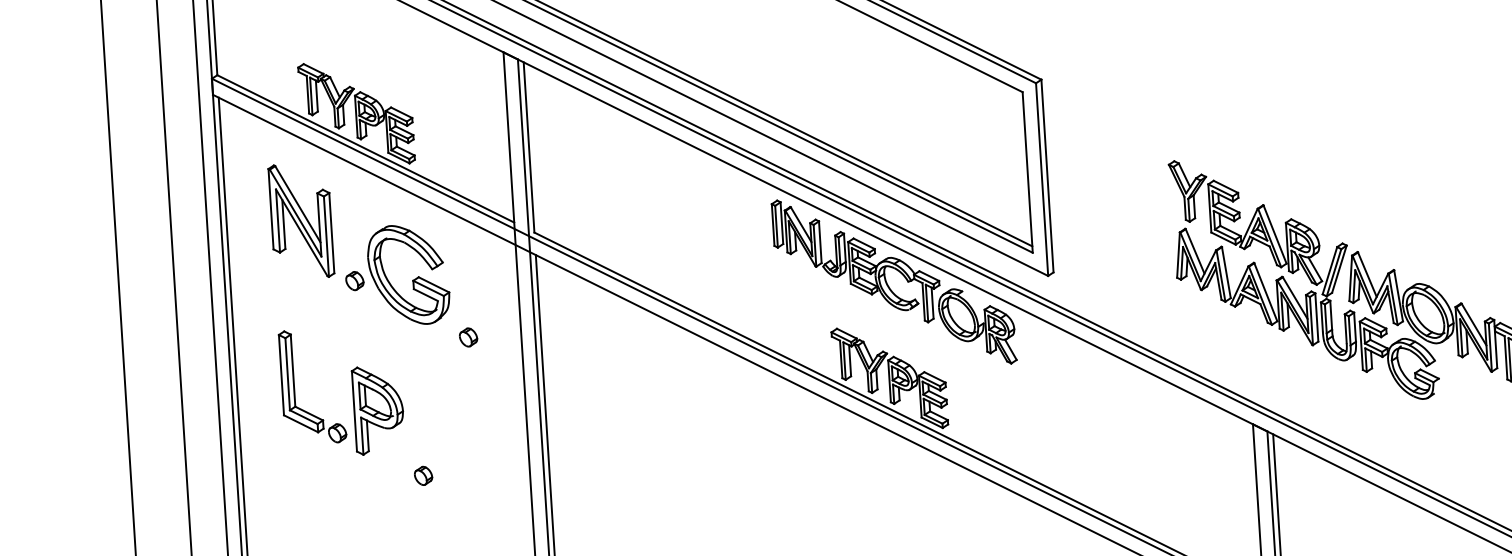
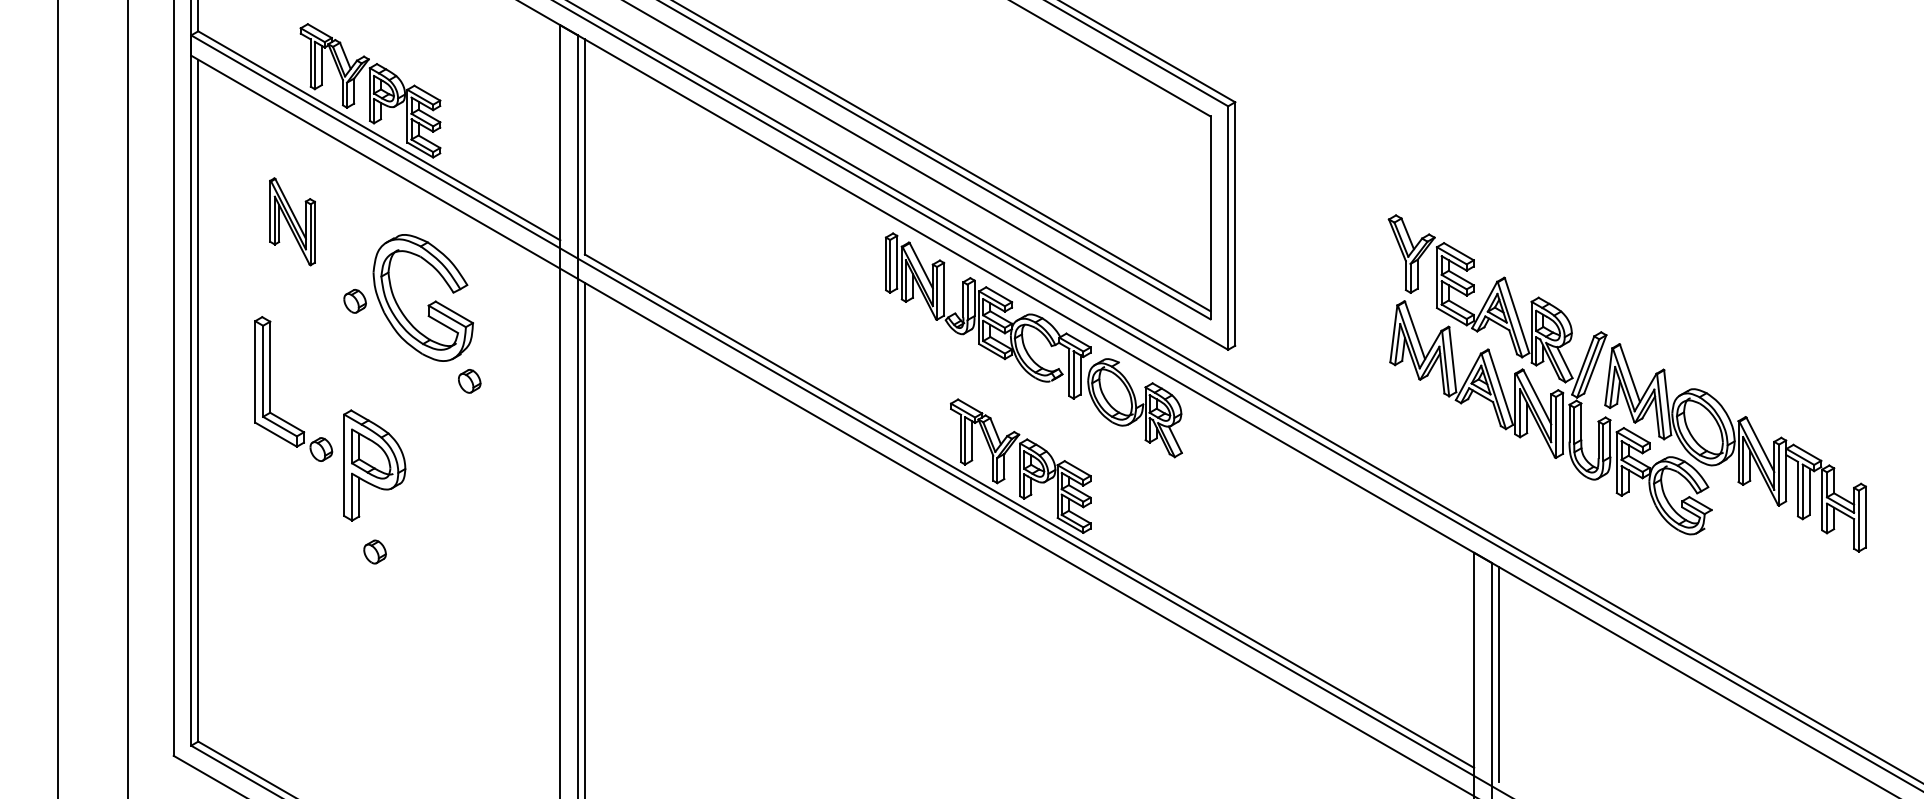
part: (301, 221) -> (292, 221), size x0.6
part: (468, 337) -> (469, 381), moved
part: (294, 387) -> (270, 388), moved
part: (423, 475) -> (374, 551), moved

